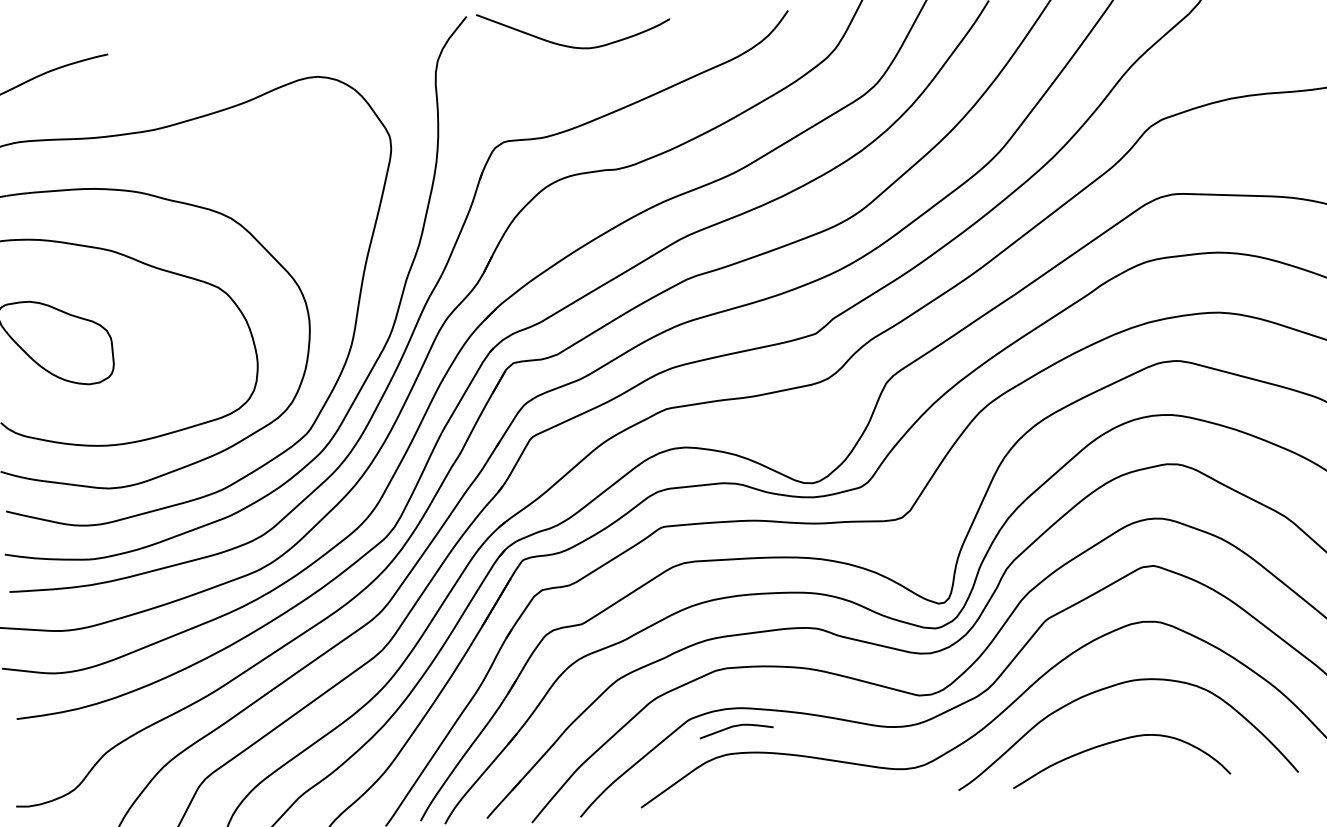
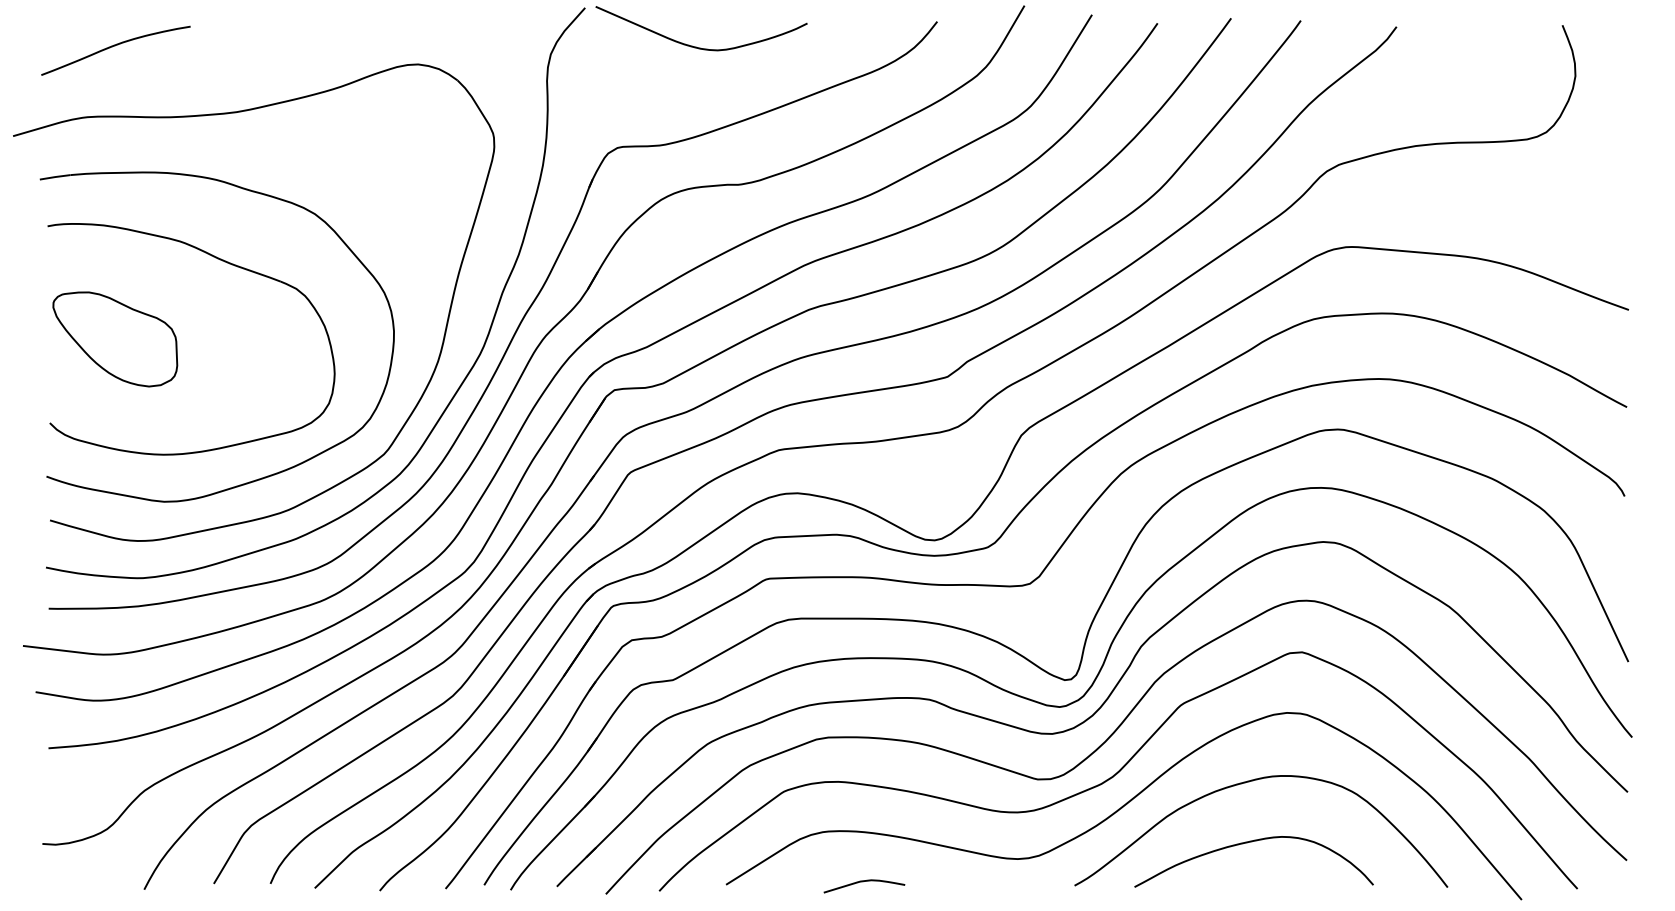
curve: (735, 727) -> (863, 882), moved

